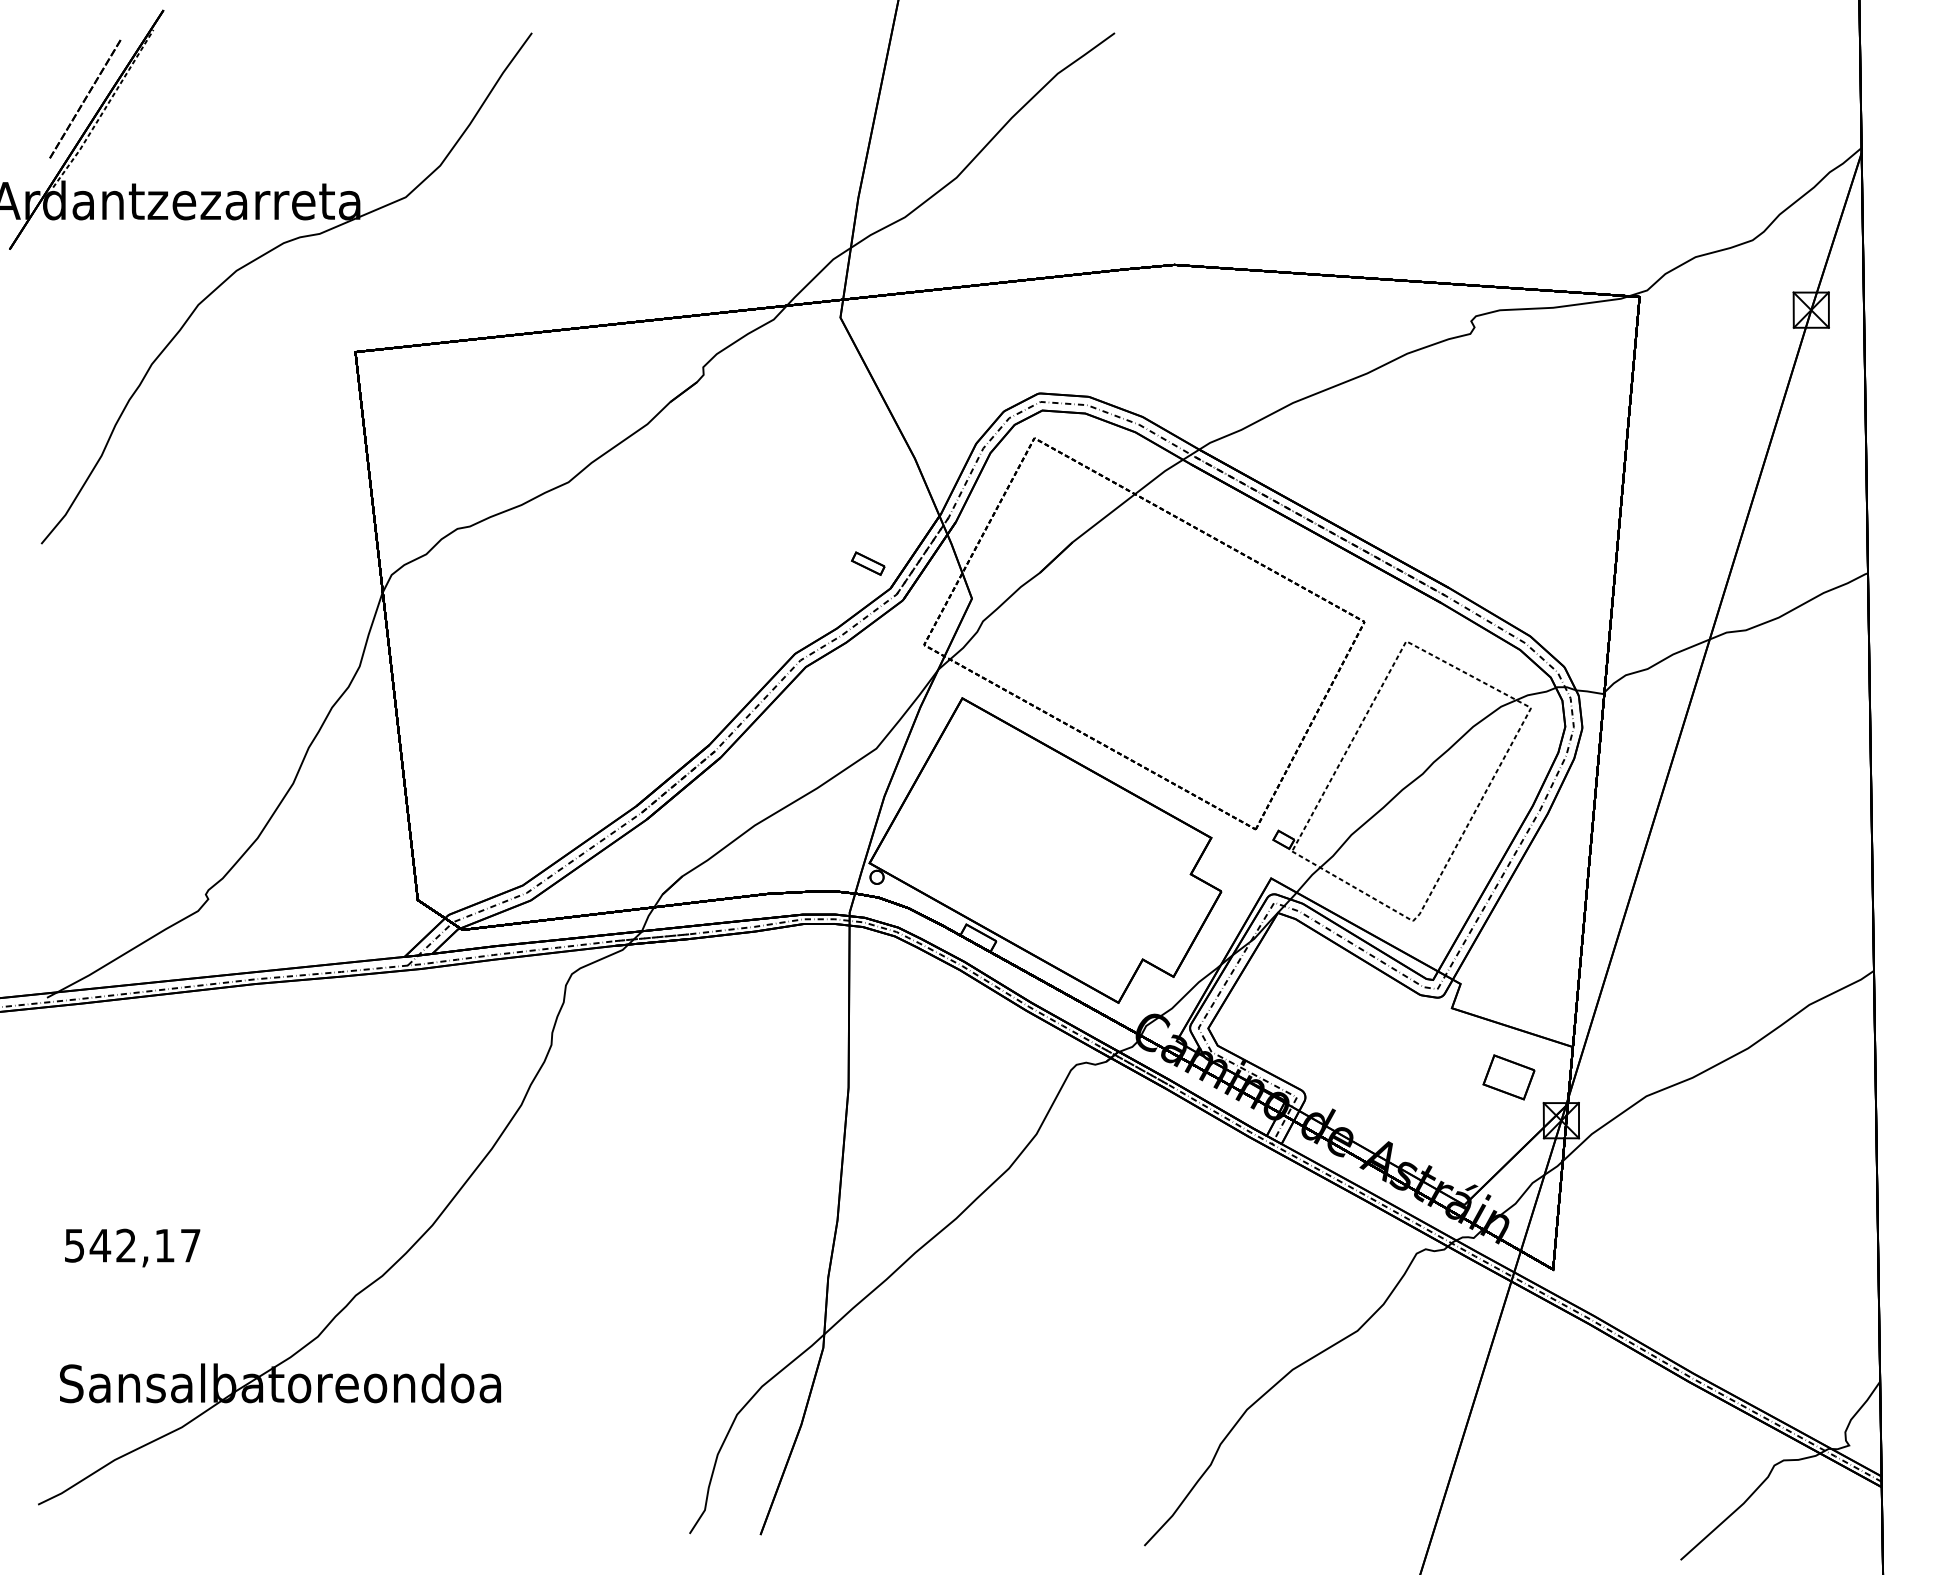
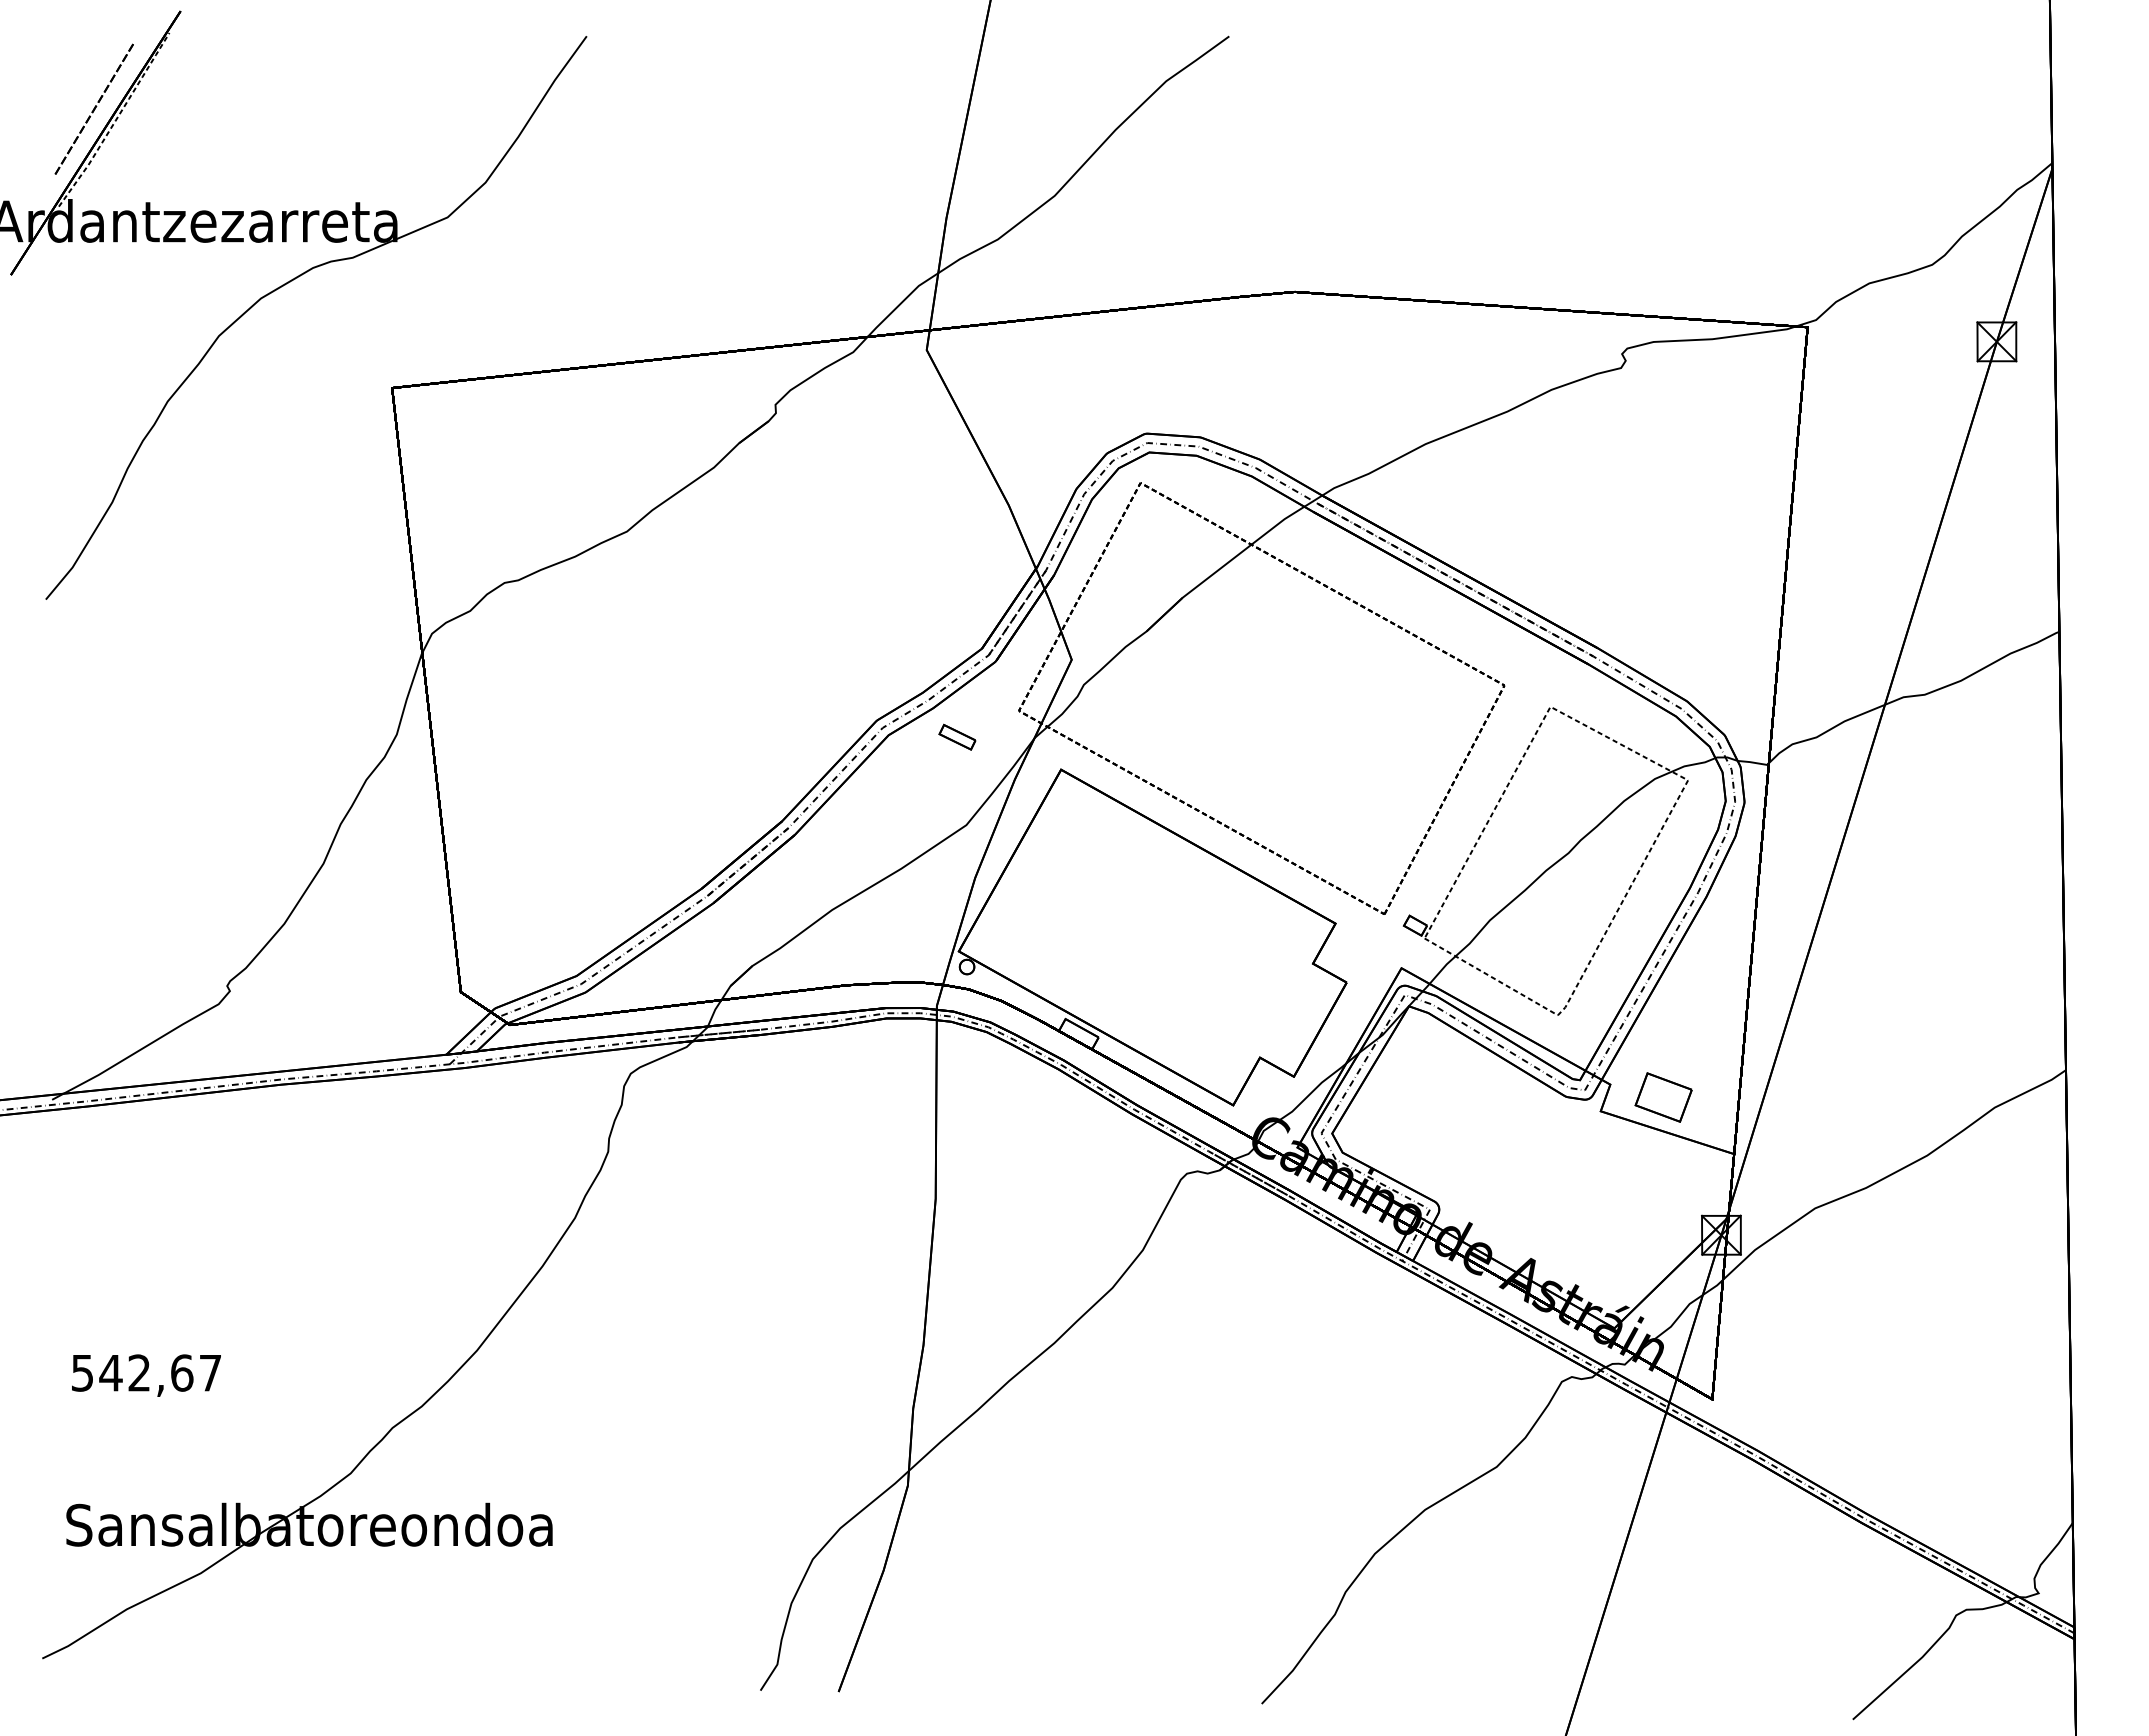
part: (868, 562) -> (957, 736), moved
part: (1508, 1077) -> (1663, 1097), moved
text: (165, 1245) -> (182, 1372), 542,17 -> 542,67

